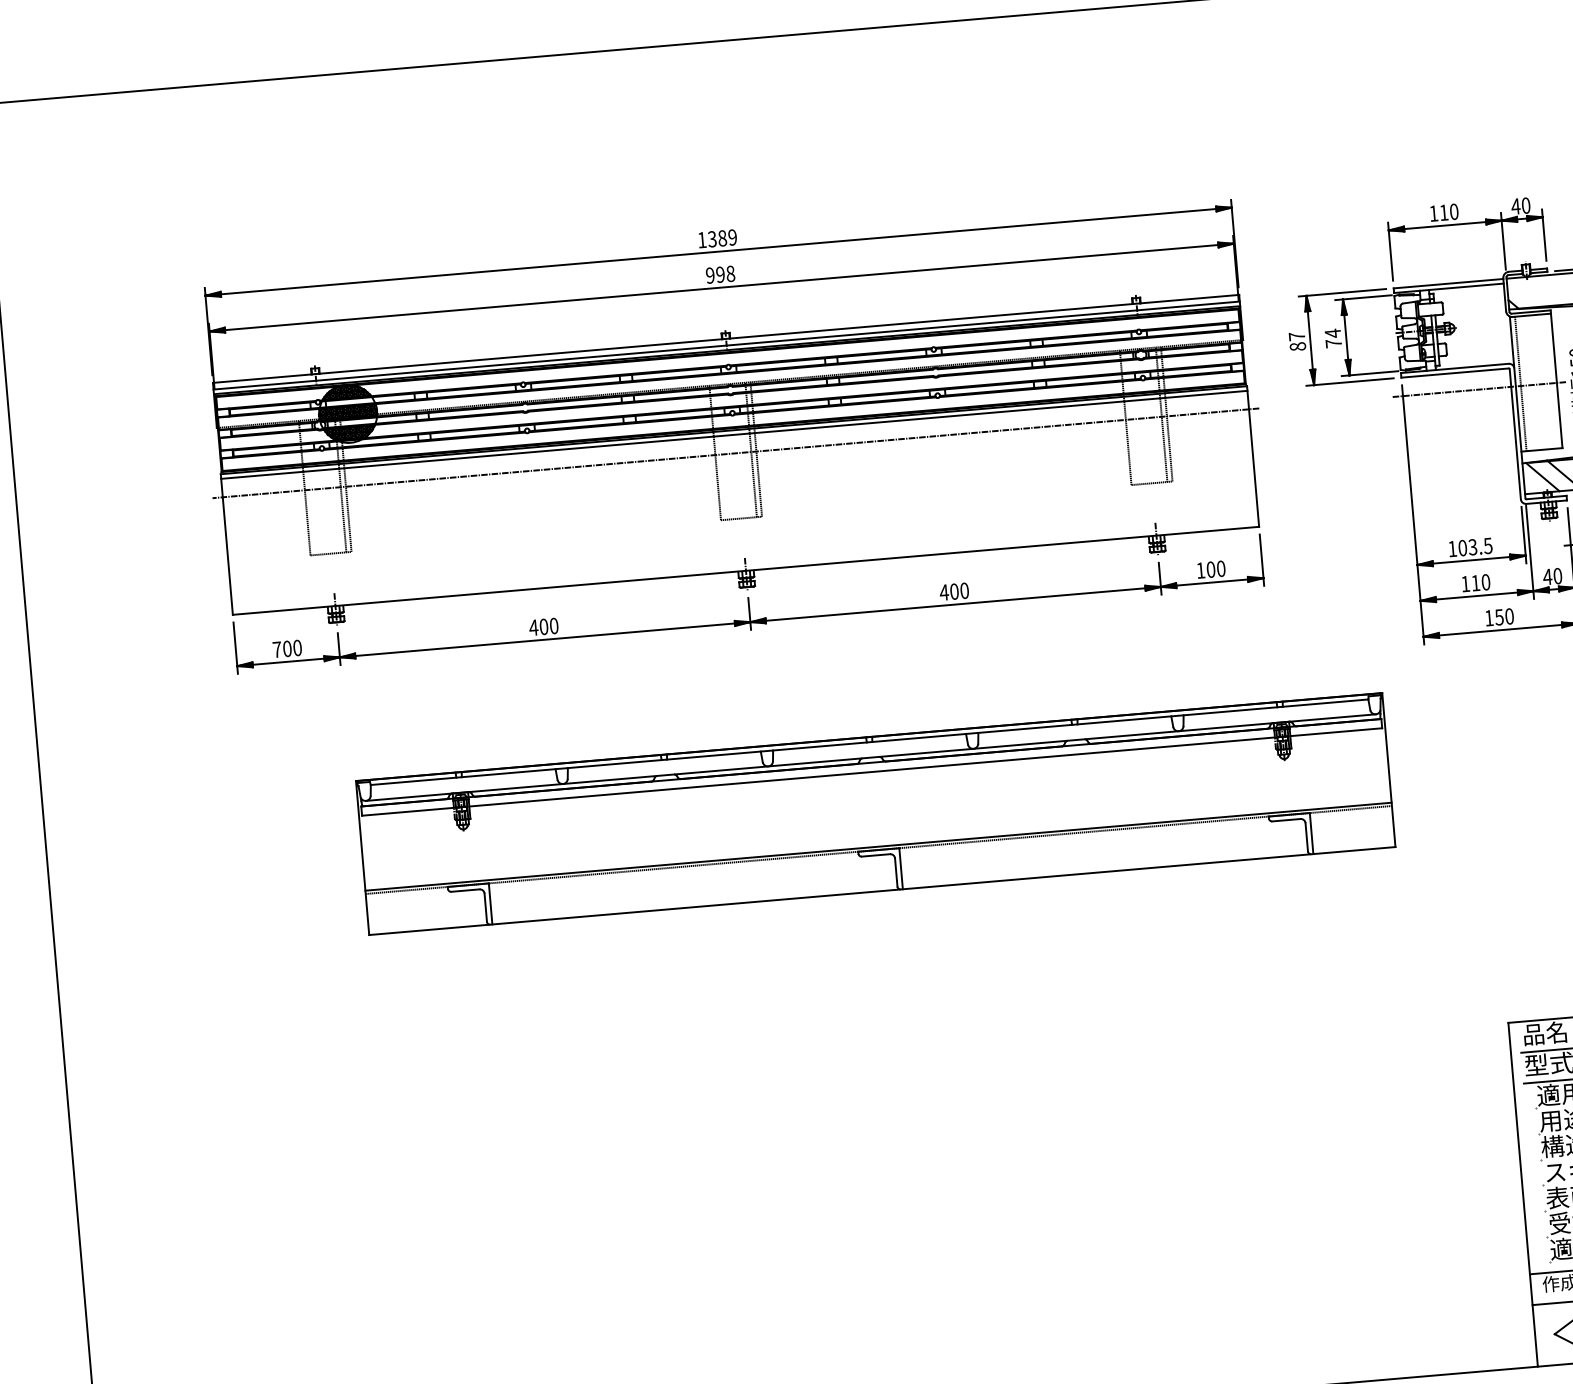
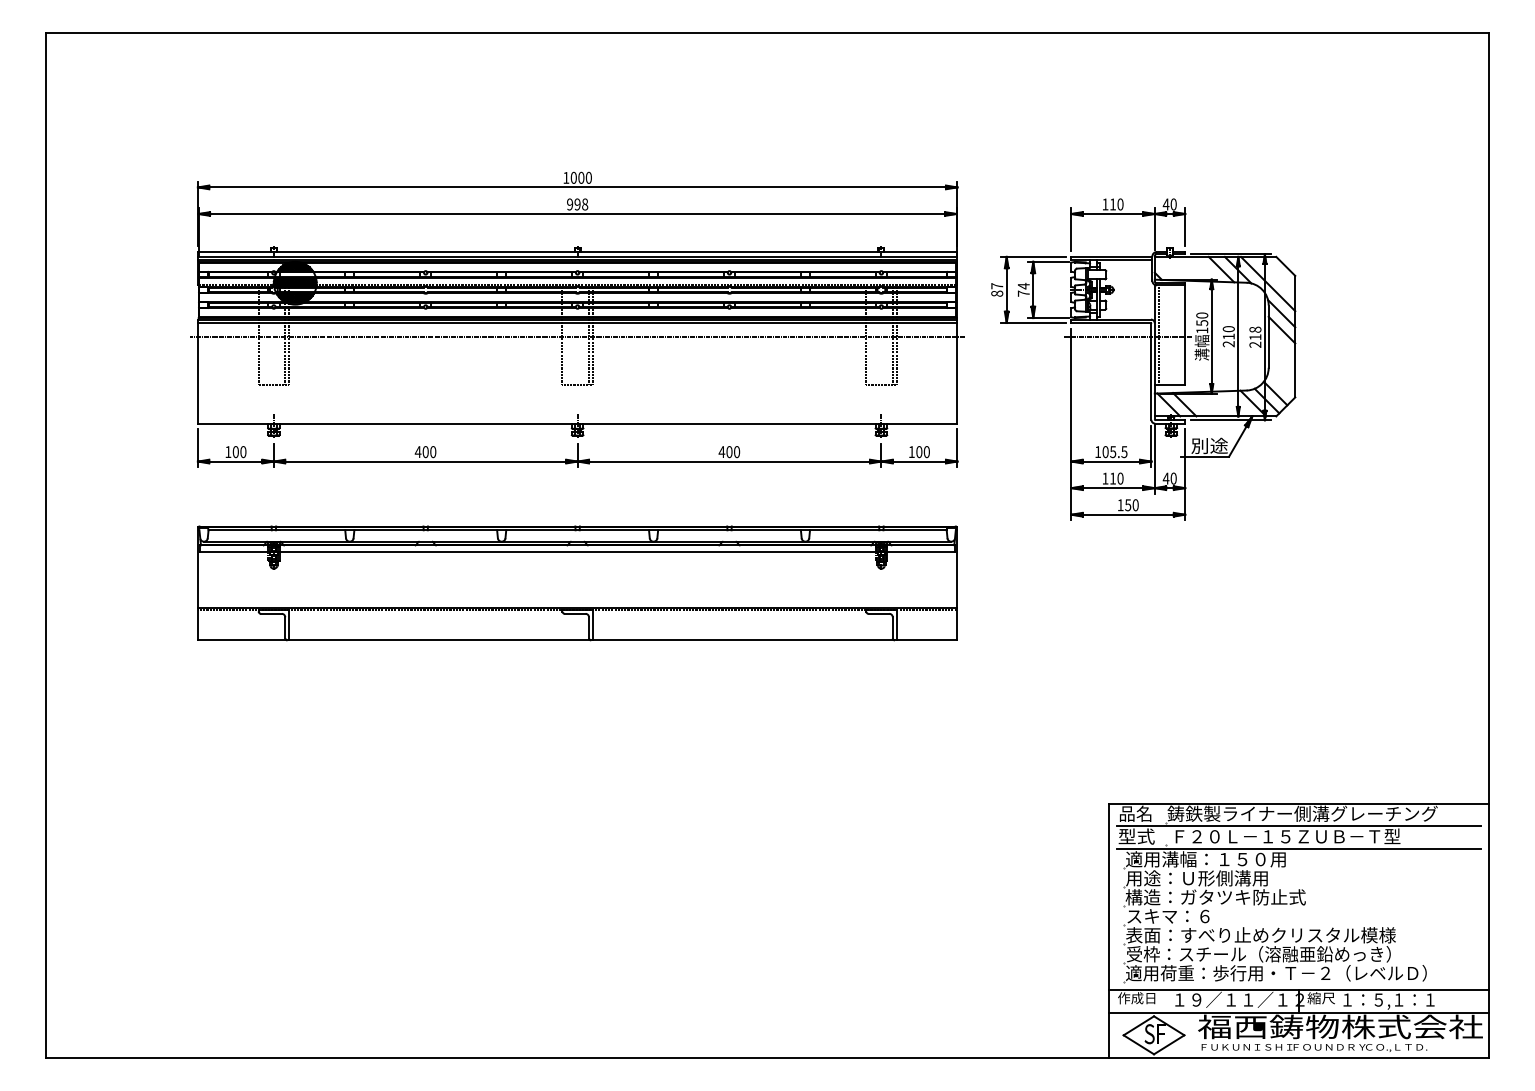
text: (721, 237) -> (580, 177), 1389 -> 1000
text: (1473, 546) -> (1113, 451), 103.5 -> 105.5
text: (277, 648) -> (228, 451), 700 -> 100
part: (875, 814) -> (577, 583), moved

